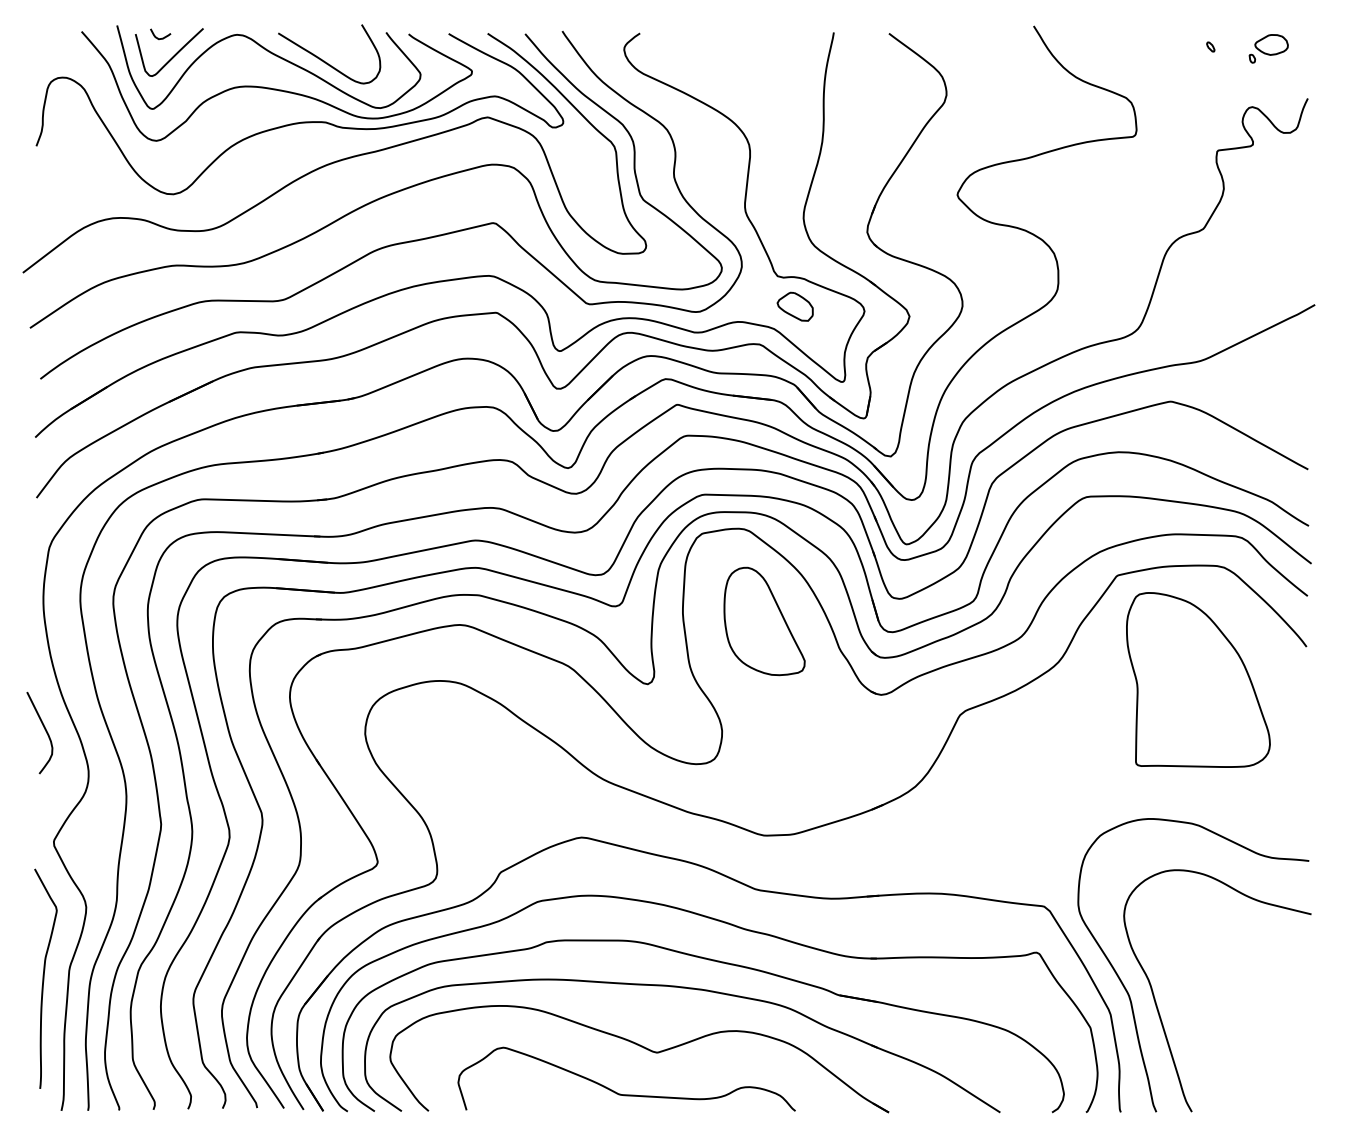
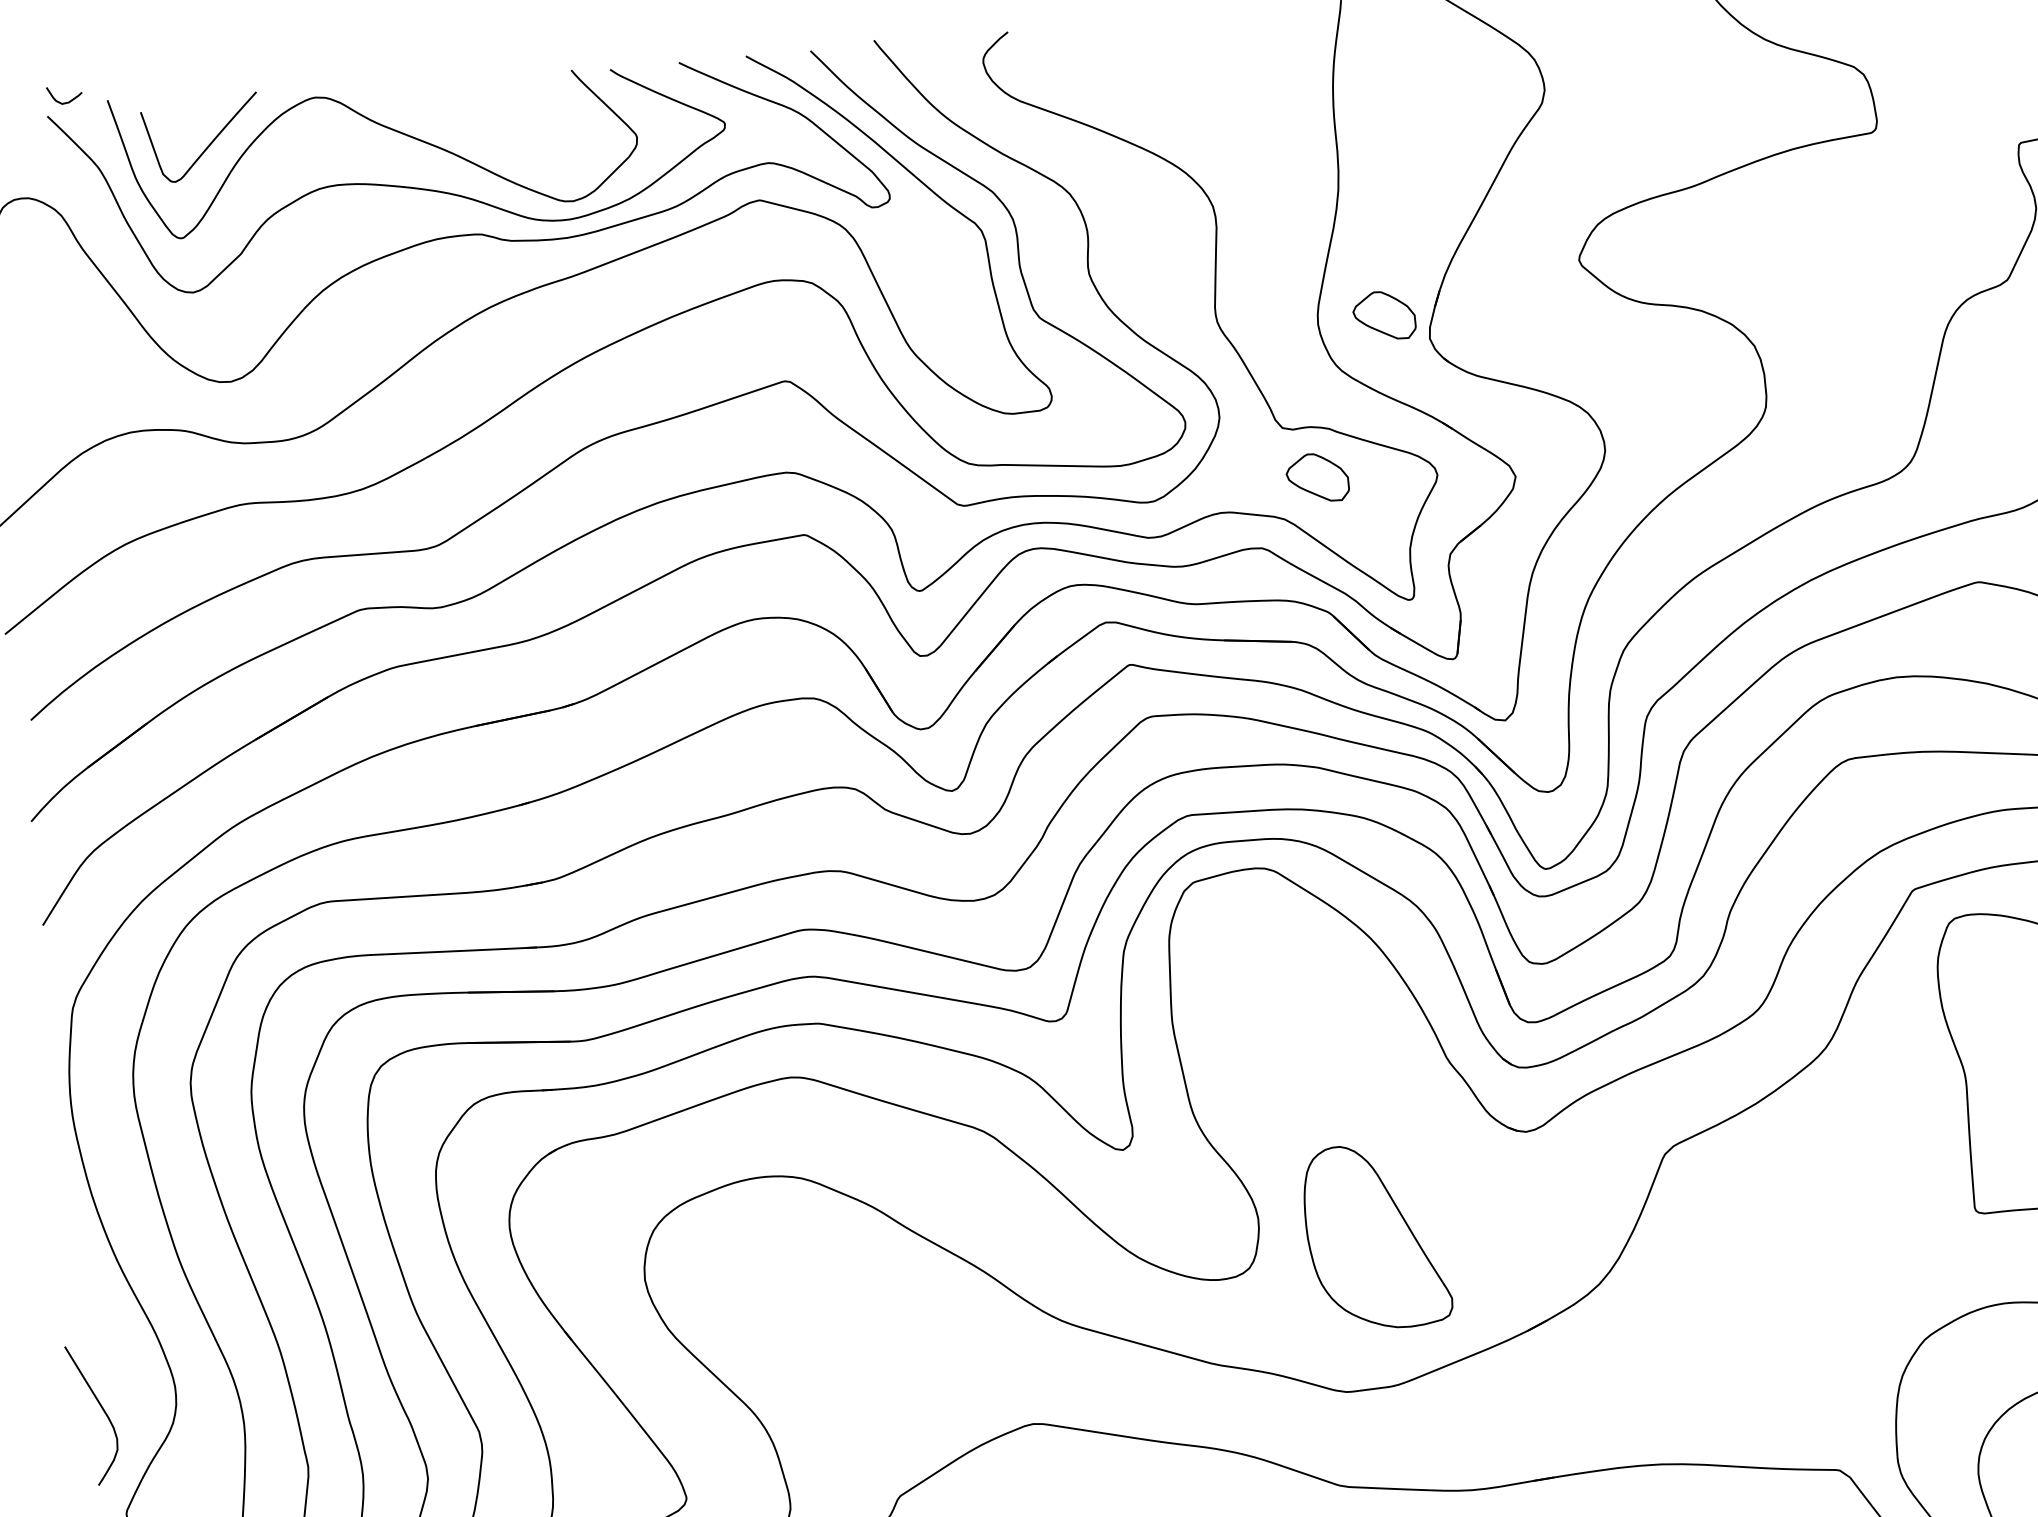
curve: (158, 37) -> (61, 101), moved
curve: (324, 60) -> (469, 128), removed
part: (841, 216) -> (1382, 315), added
part: (764, 621) -> (1376, 1236), moved
curve: (44, 729) -> (100, 1408), moved

